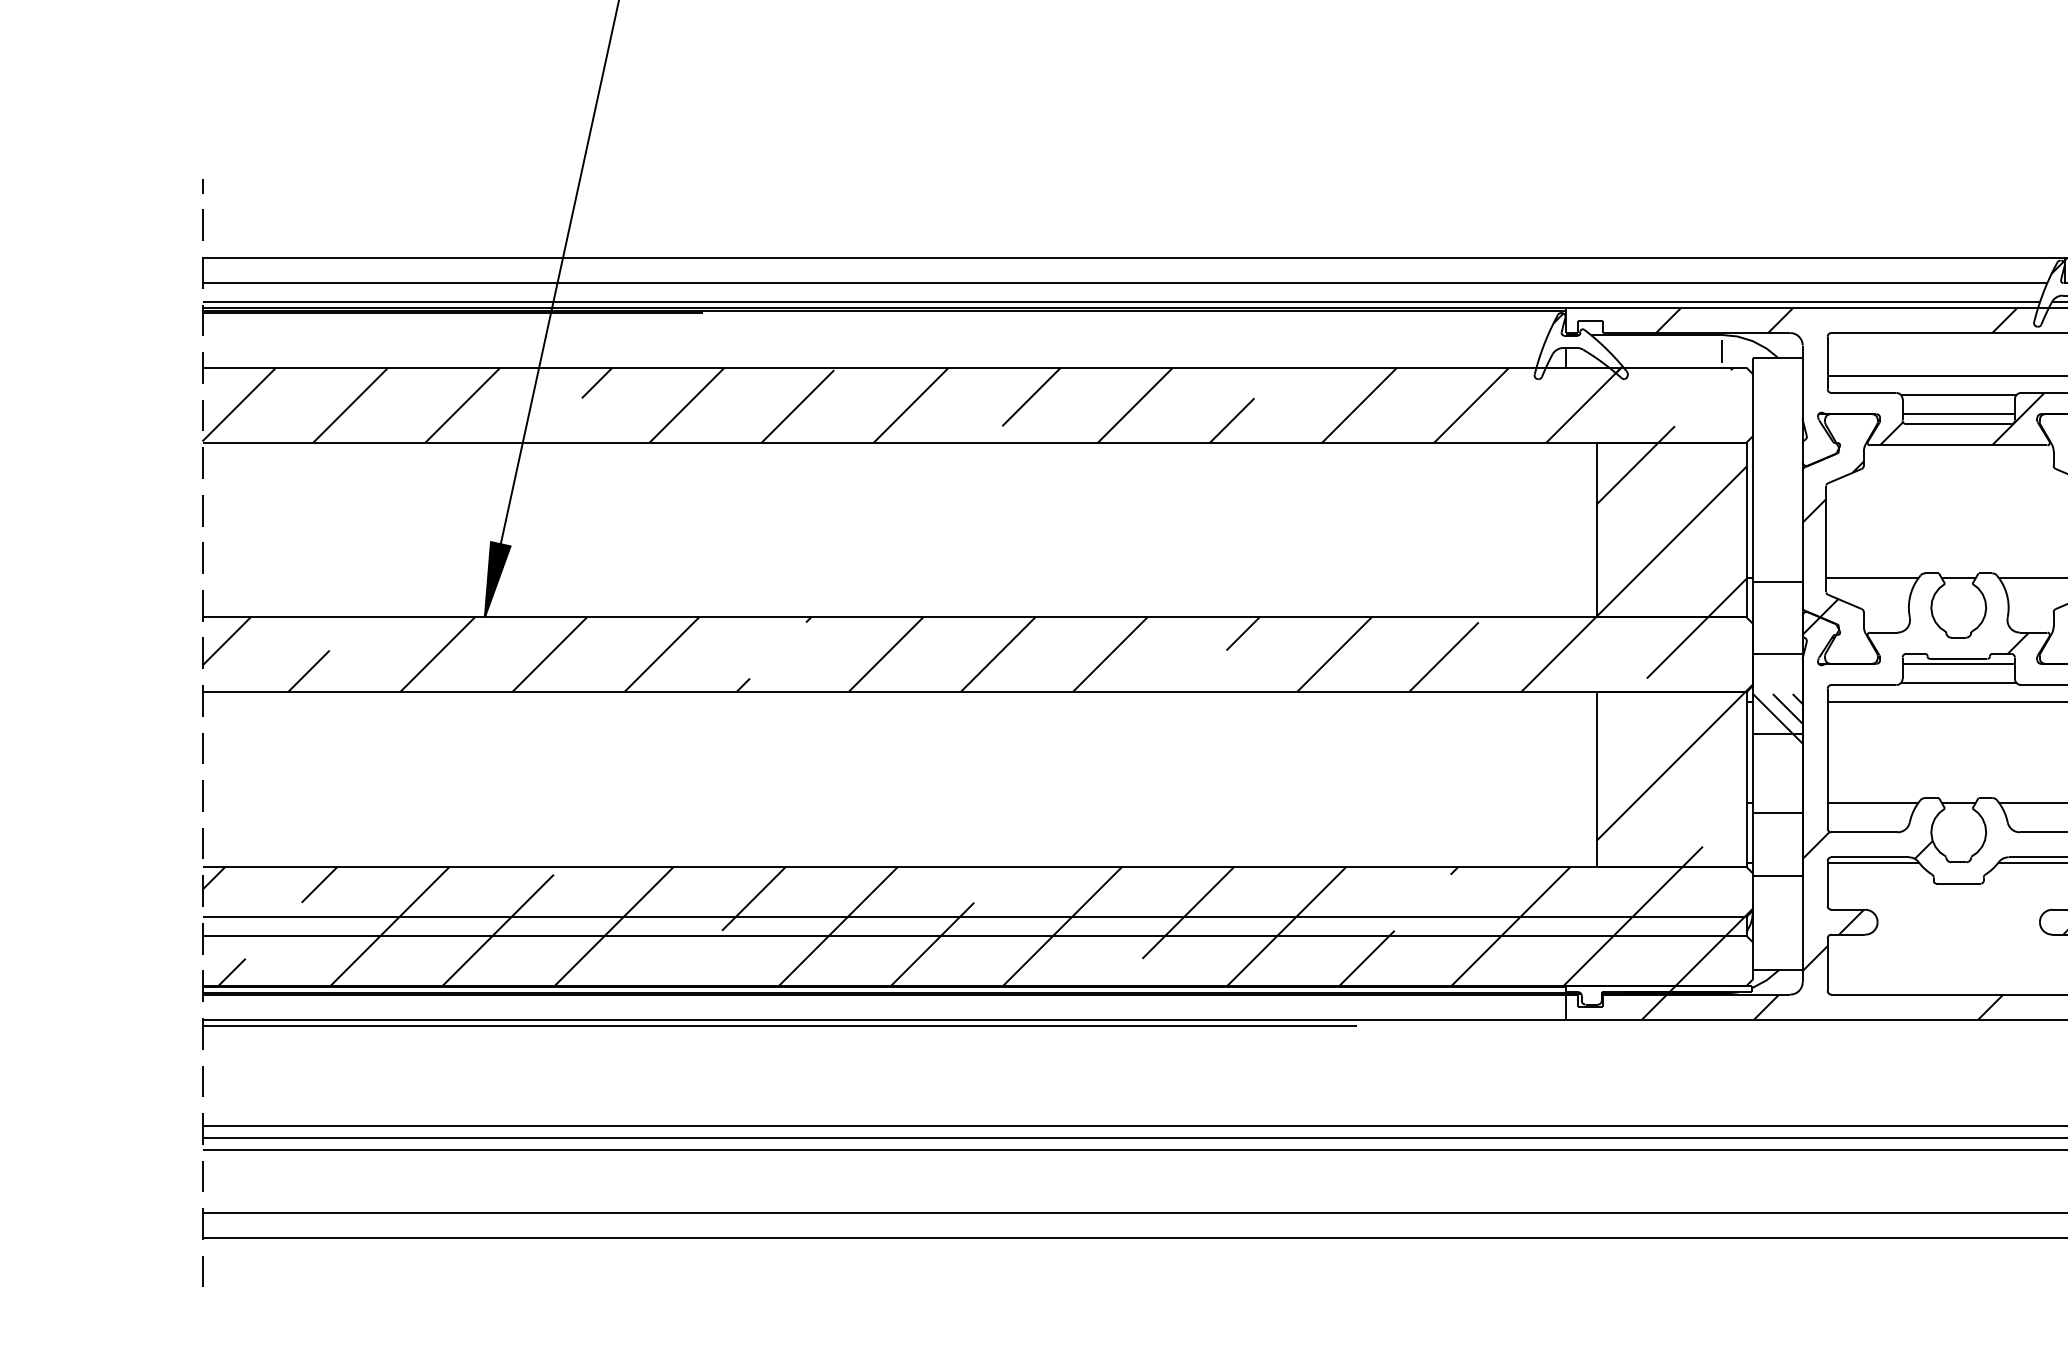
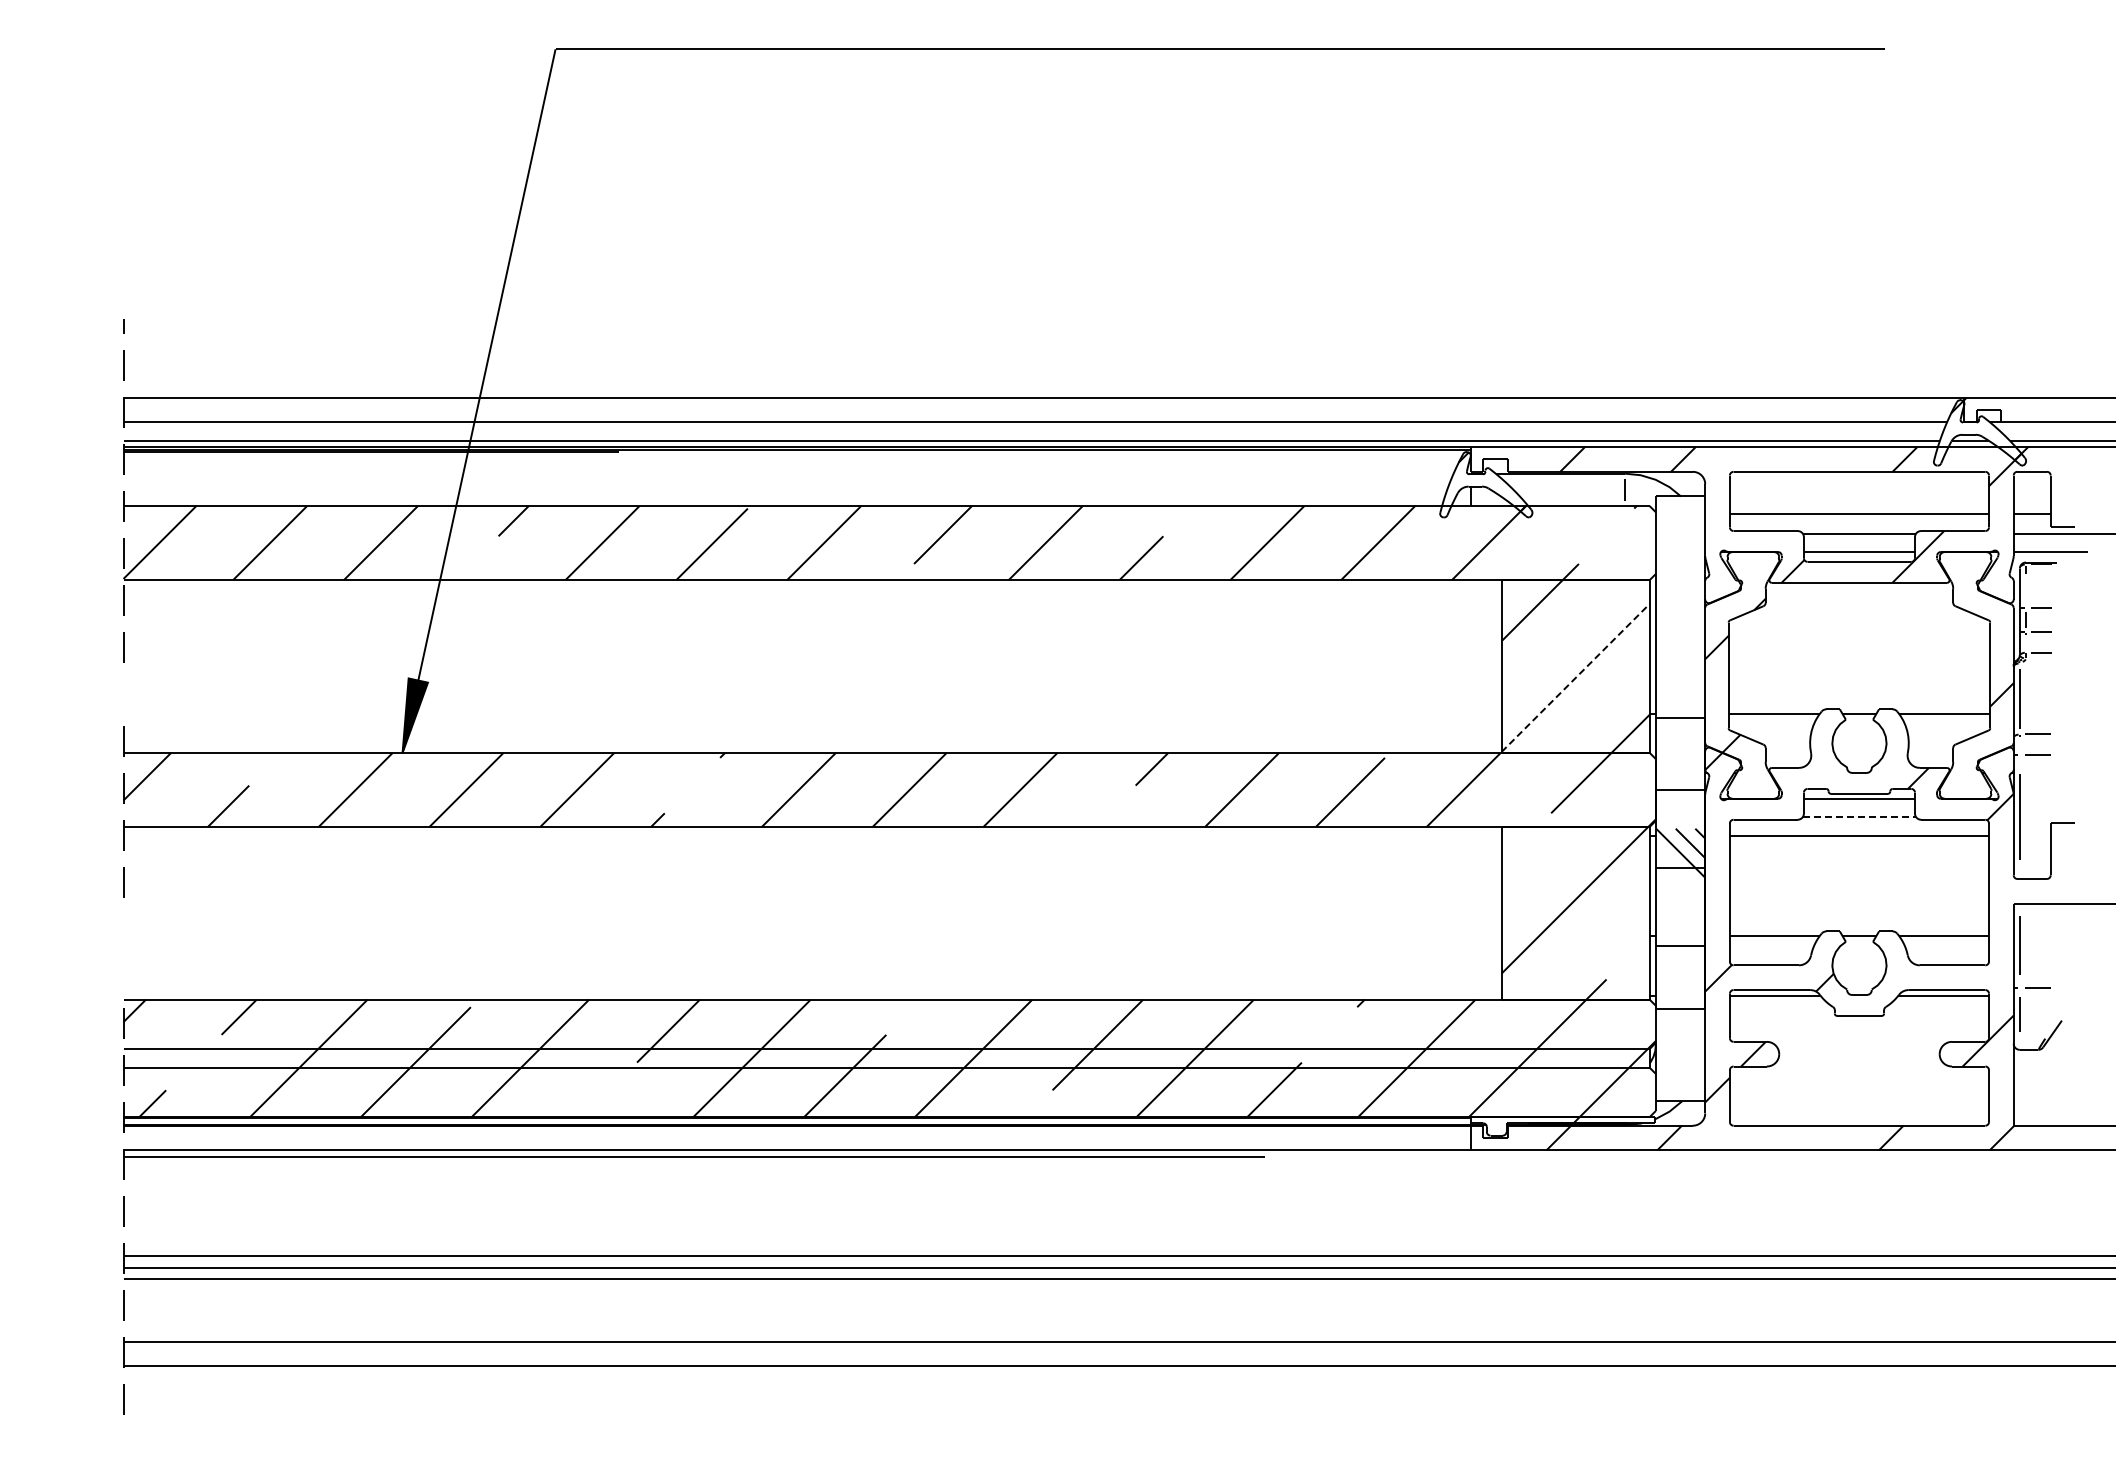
line: (1671, 541) -> (1575, 677), solid -> dashed
line: (202, 558) -> (123, 694), removed
line: (1958, 682) -> (1859, 817), solid -> dashed
line: (202, 796) -> (123, 929), removed
line: (202, 843) -> (123, 976), removed

